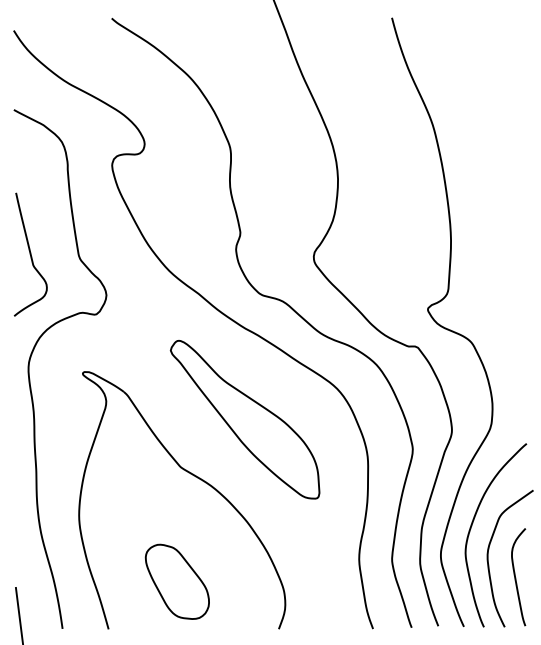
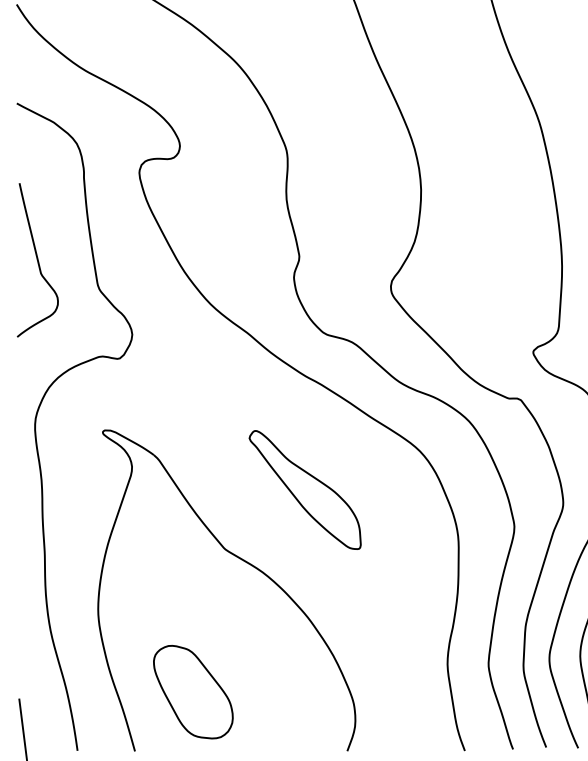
curve: (30, 254) -> (37, 260), moved
part: (244, 419) -> (304, 489), size x0.6
part: (176, 581) -> (192, 691), moved

